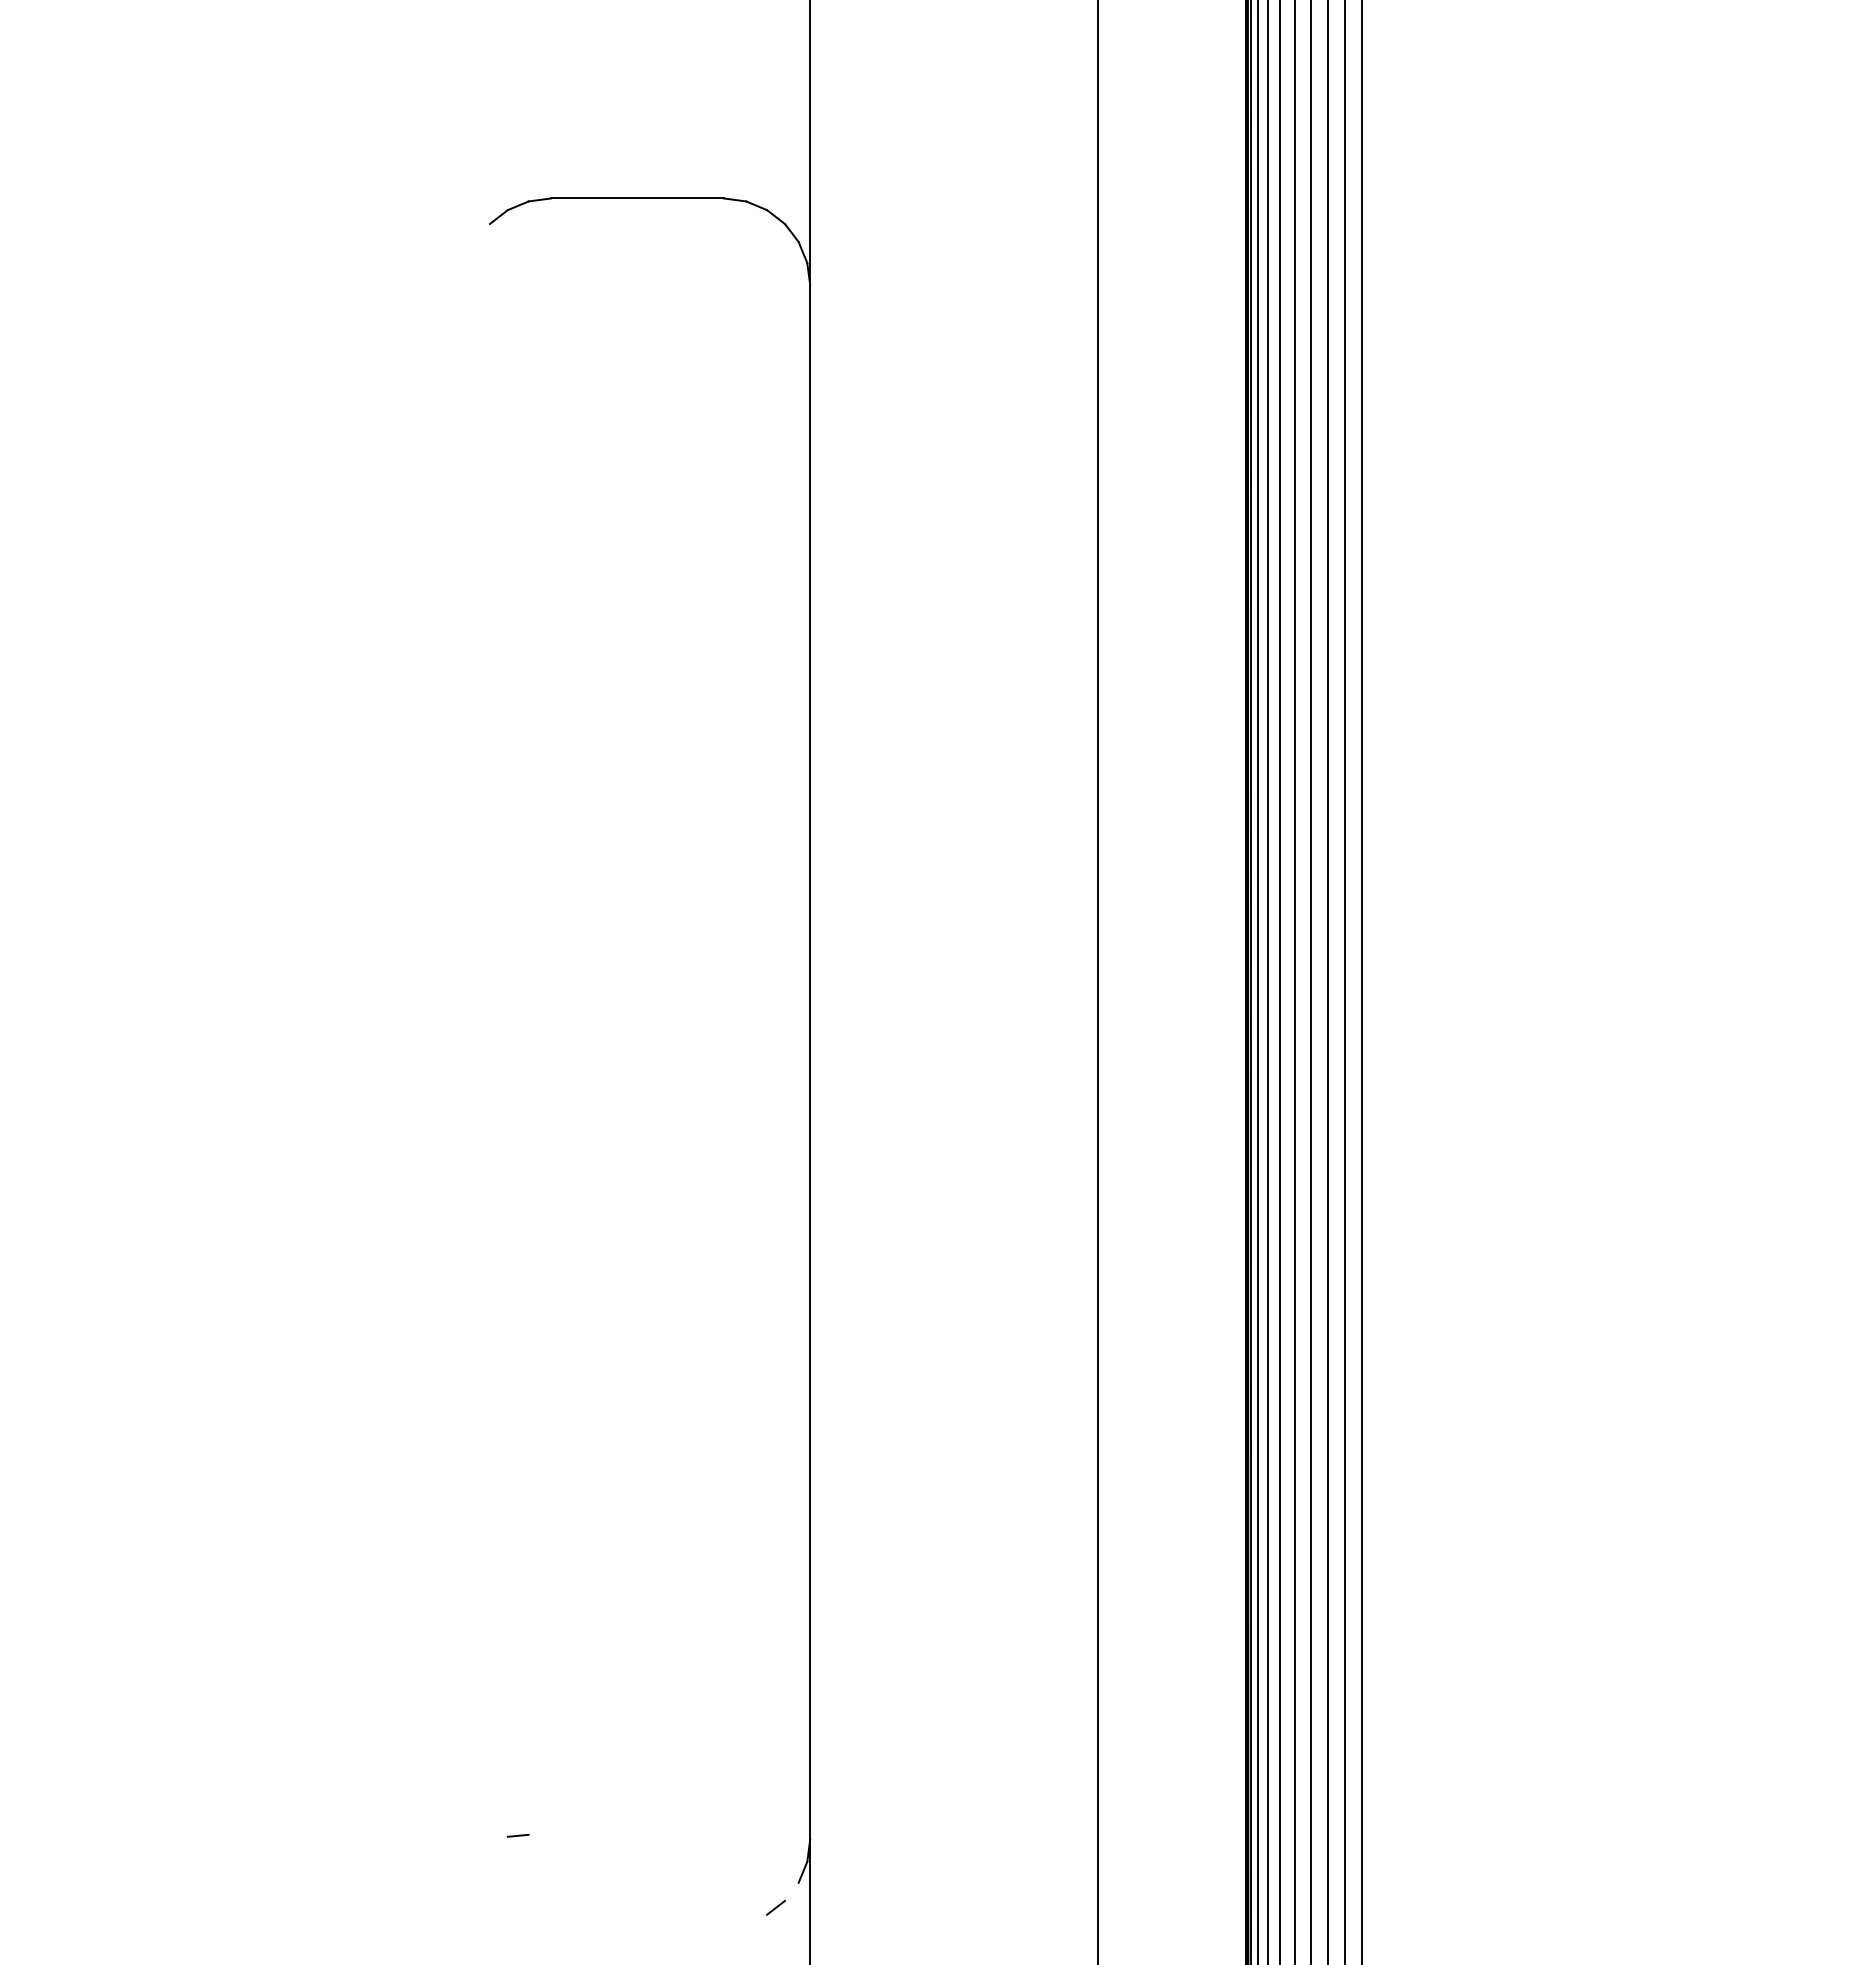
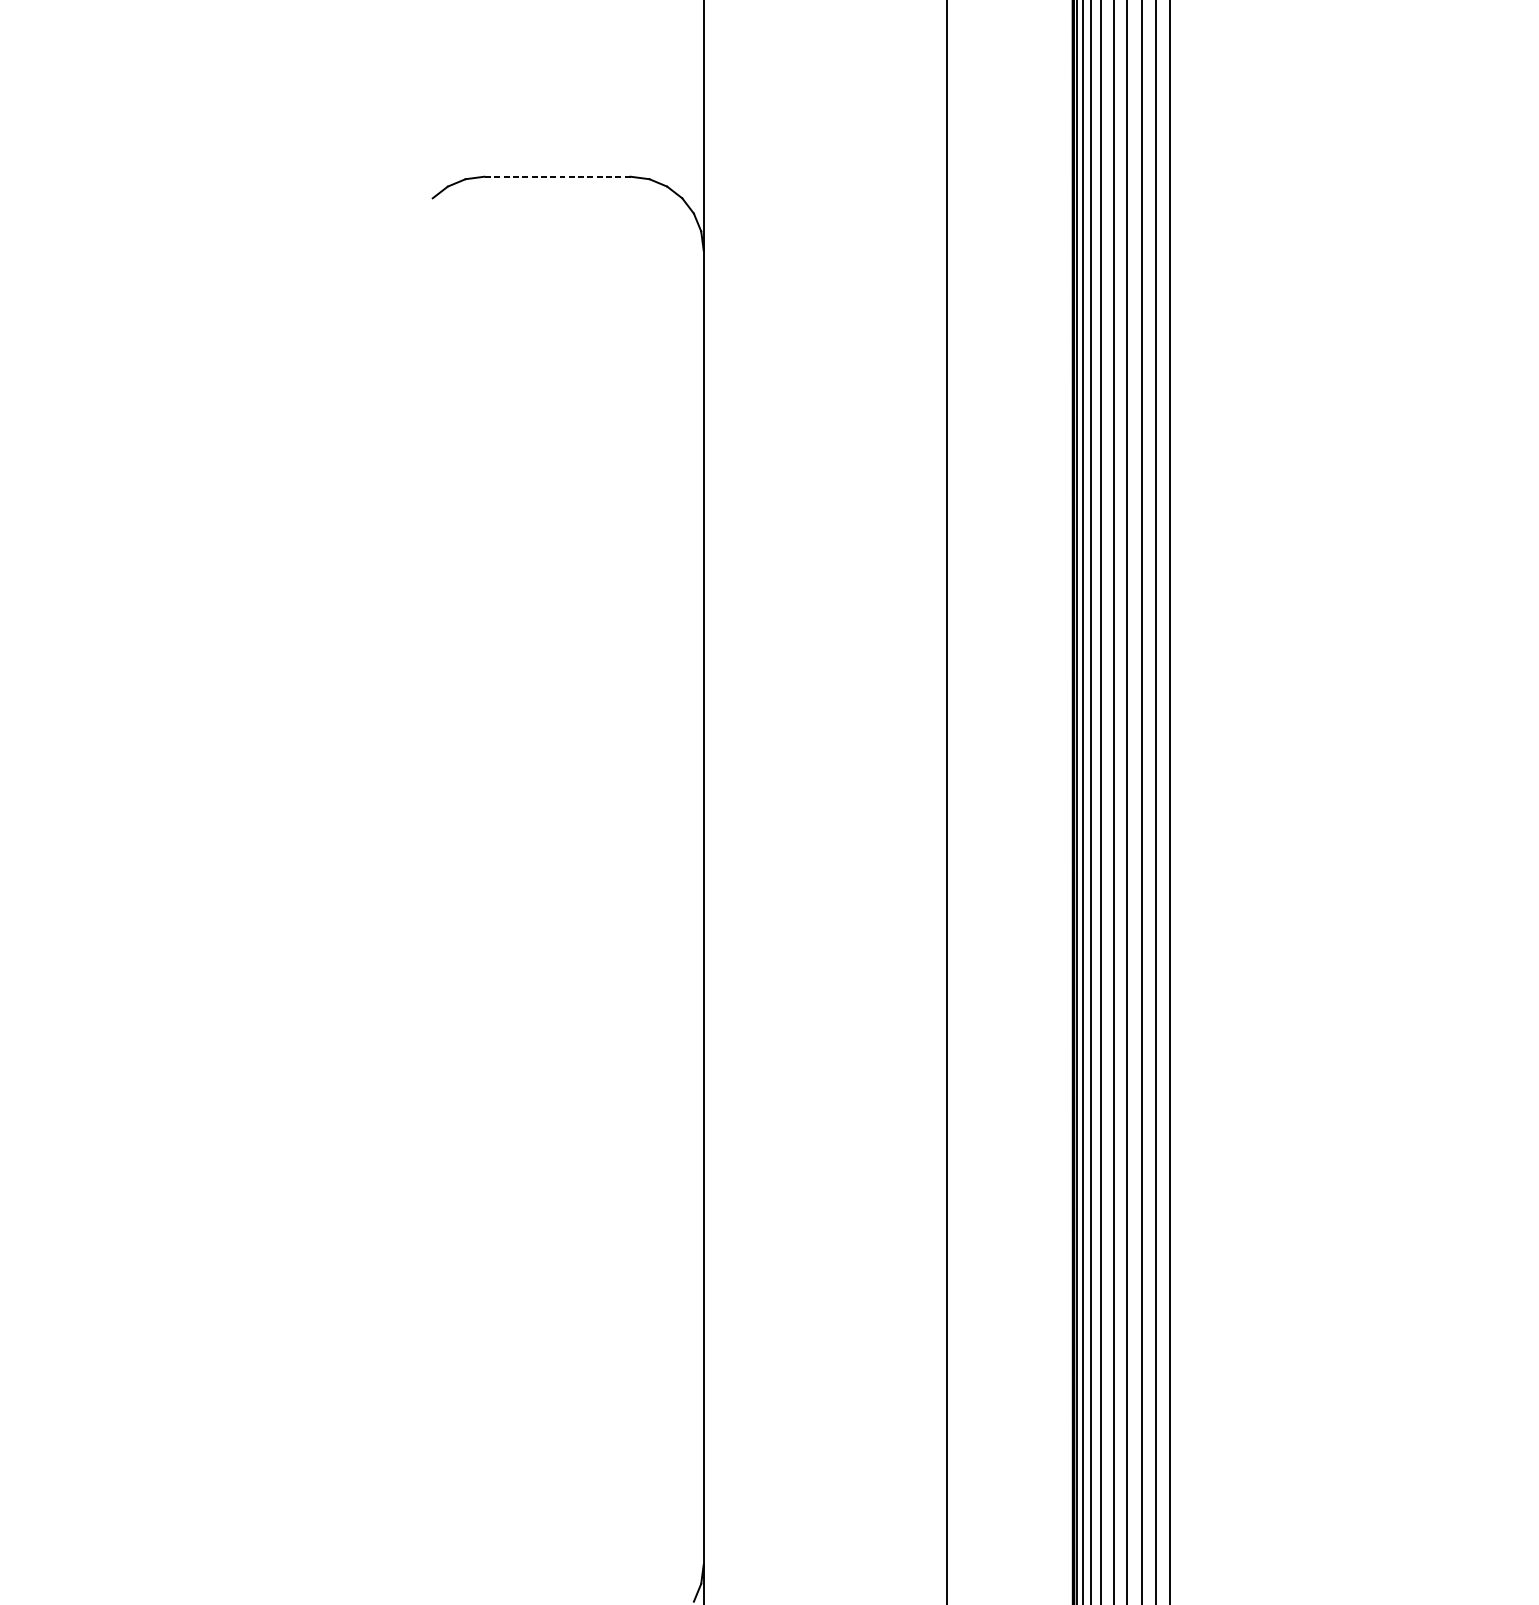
line: (636, 198) -> (556, 176), solid -> dashed
line: (517, 1835) -> (456, 1561), removed

